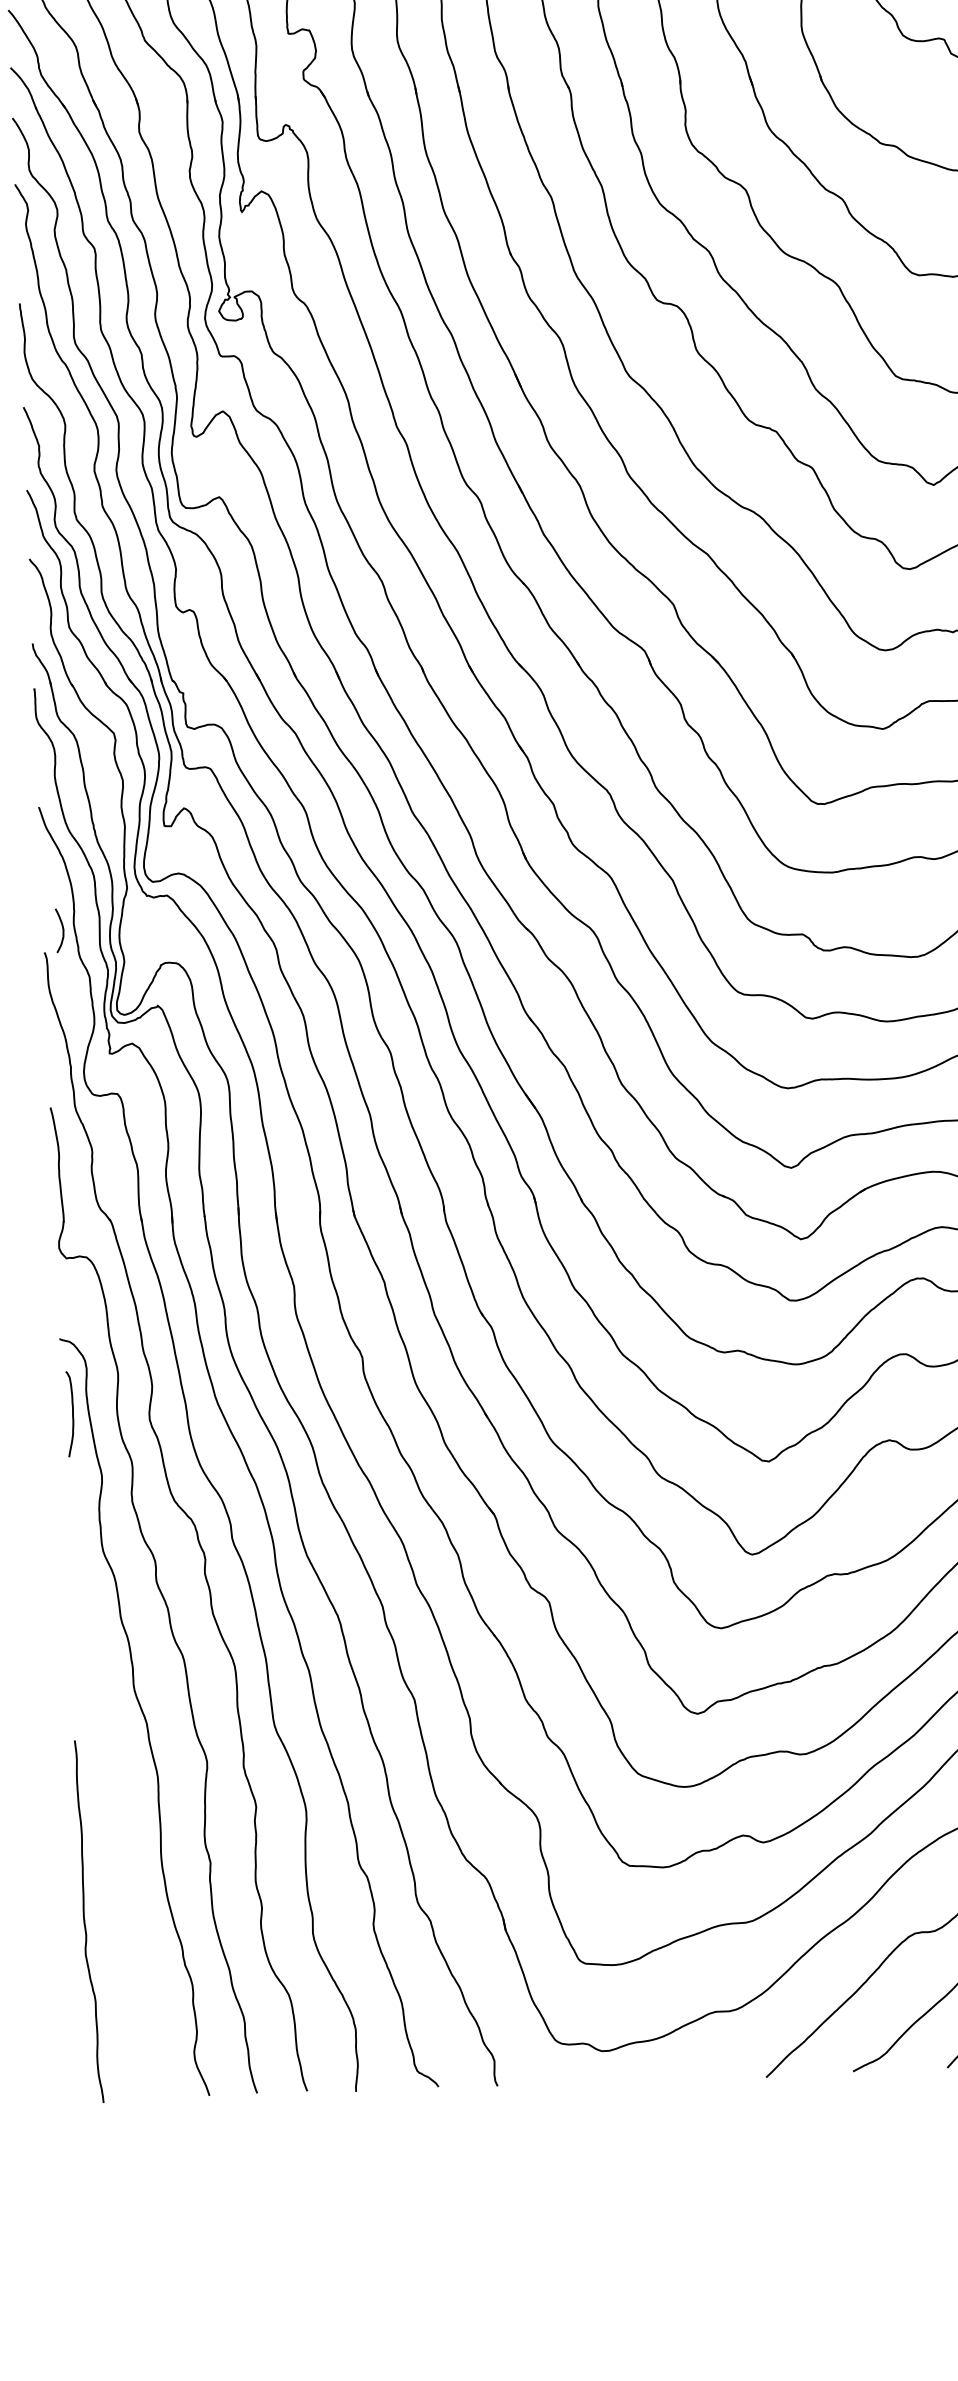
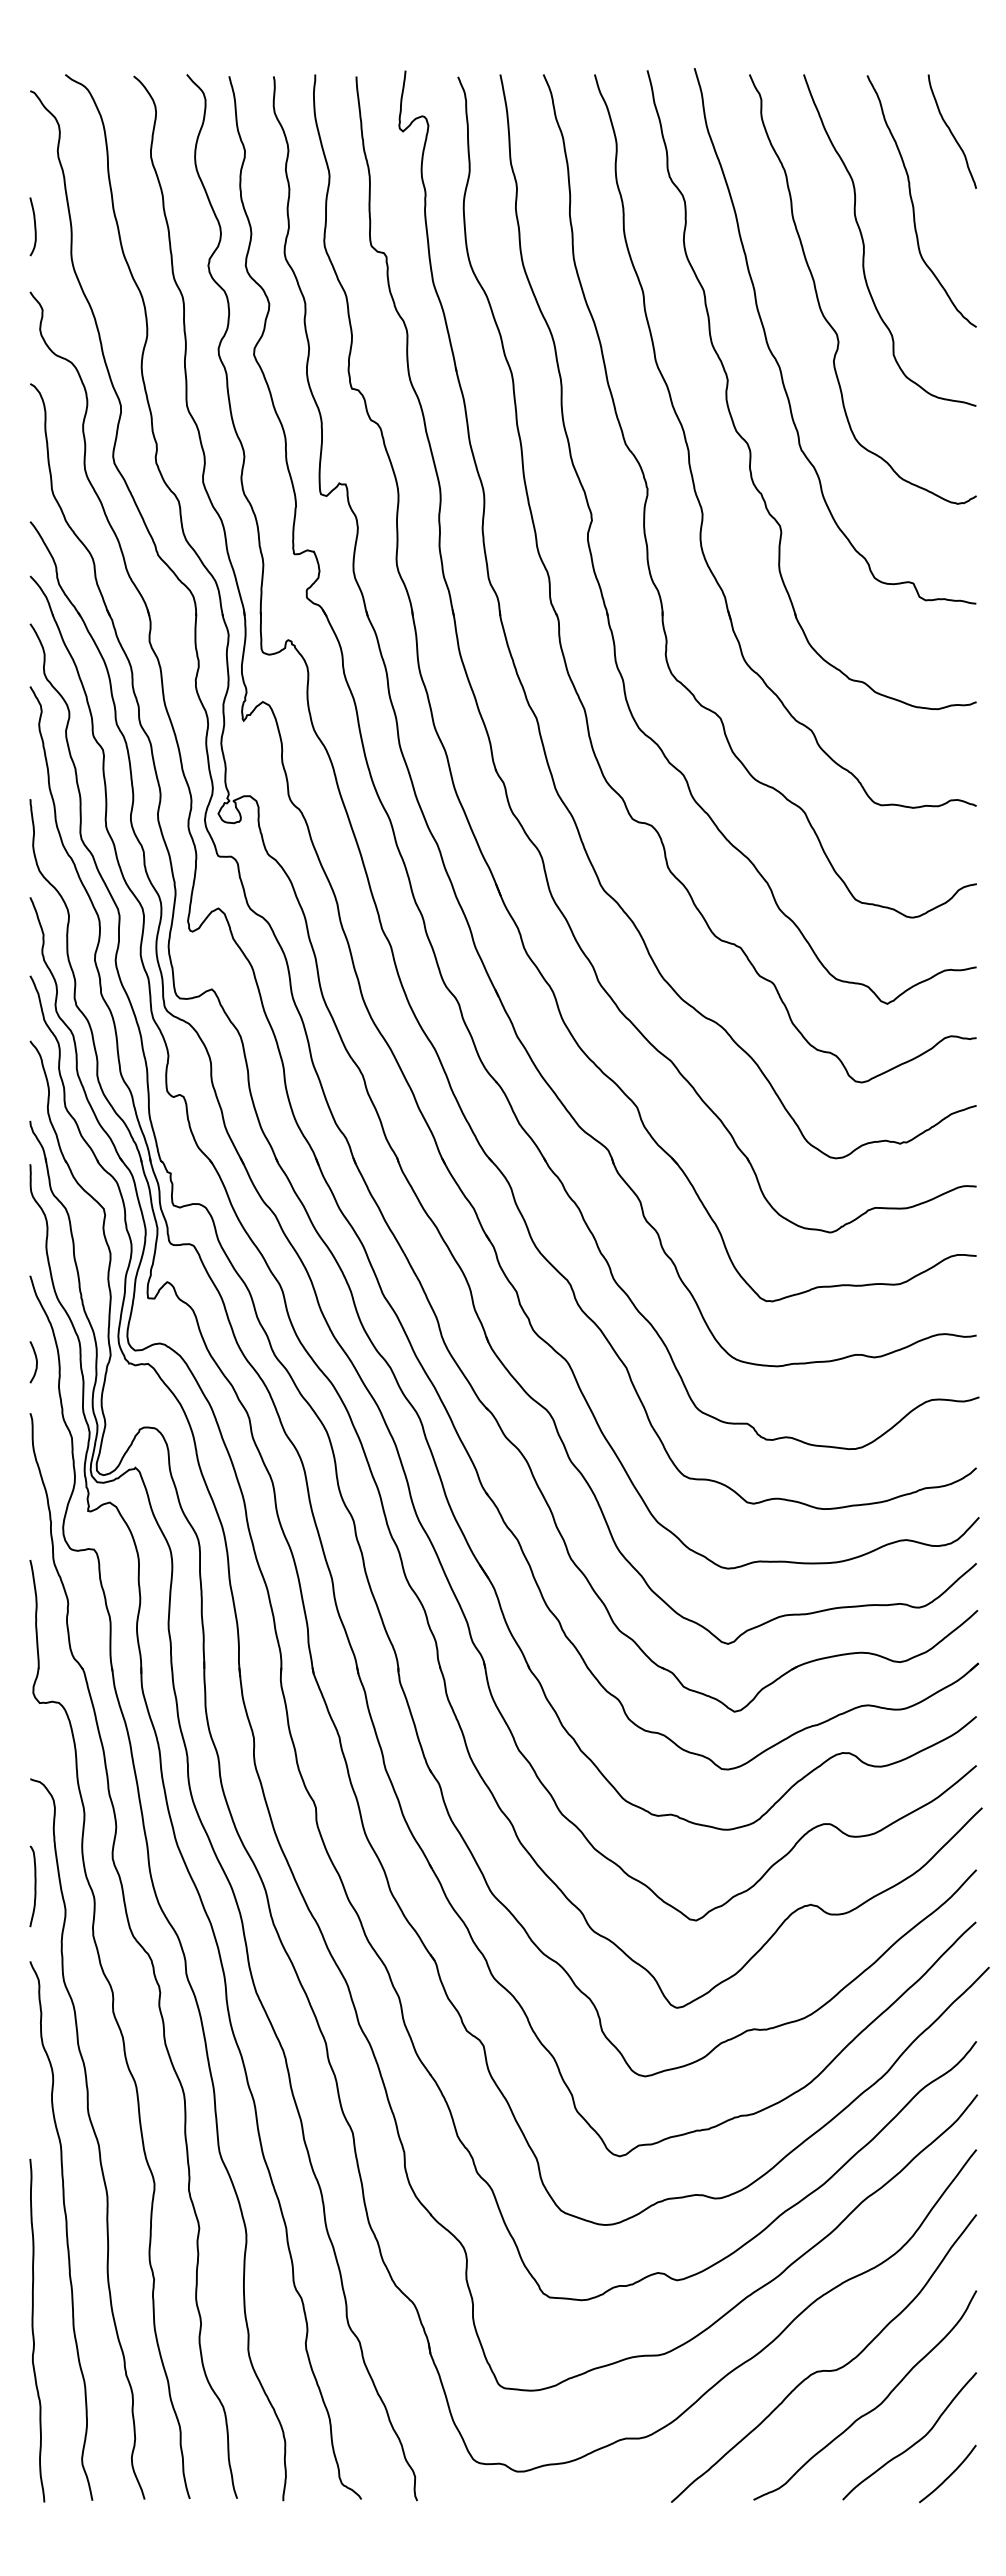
curve: (61, 928) -> (35, 1360), moved
curve: (72, 1414) -> (34, 1886), moved
curve: (114, 1814) -> (65, 2230), added

